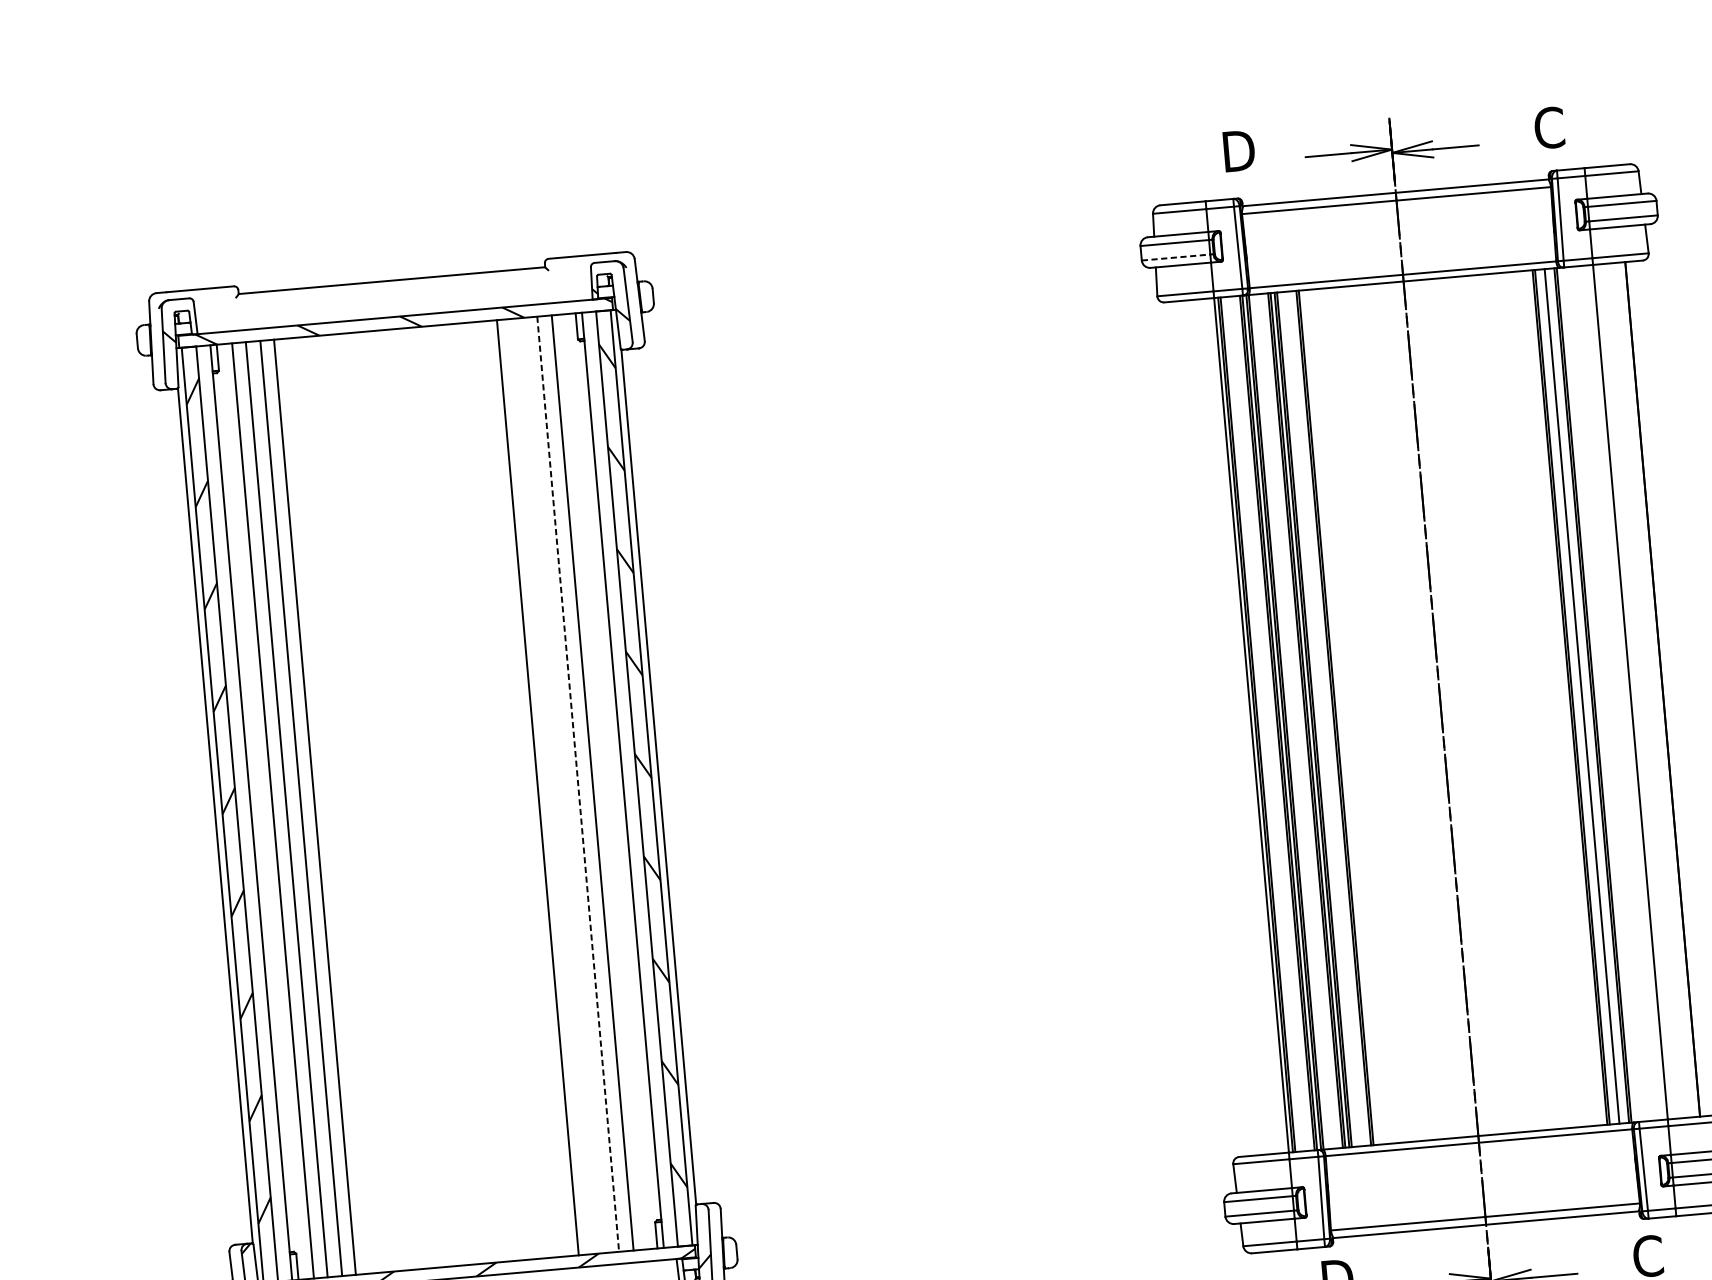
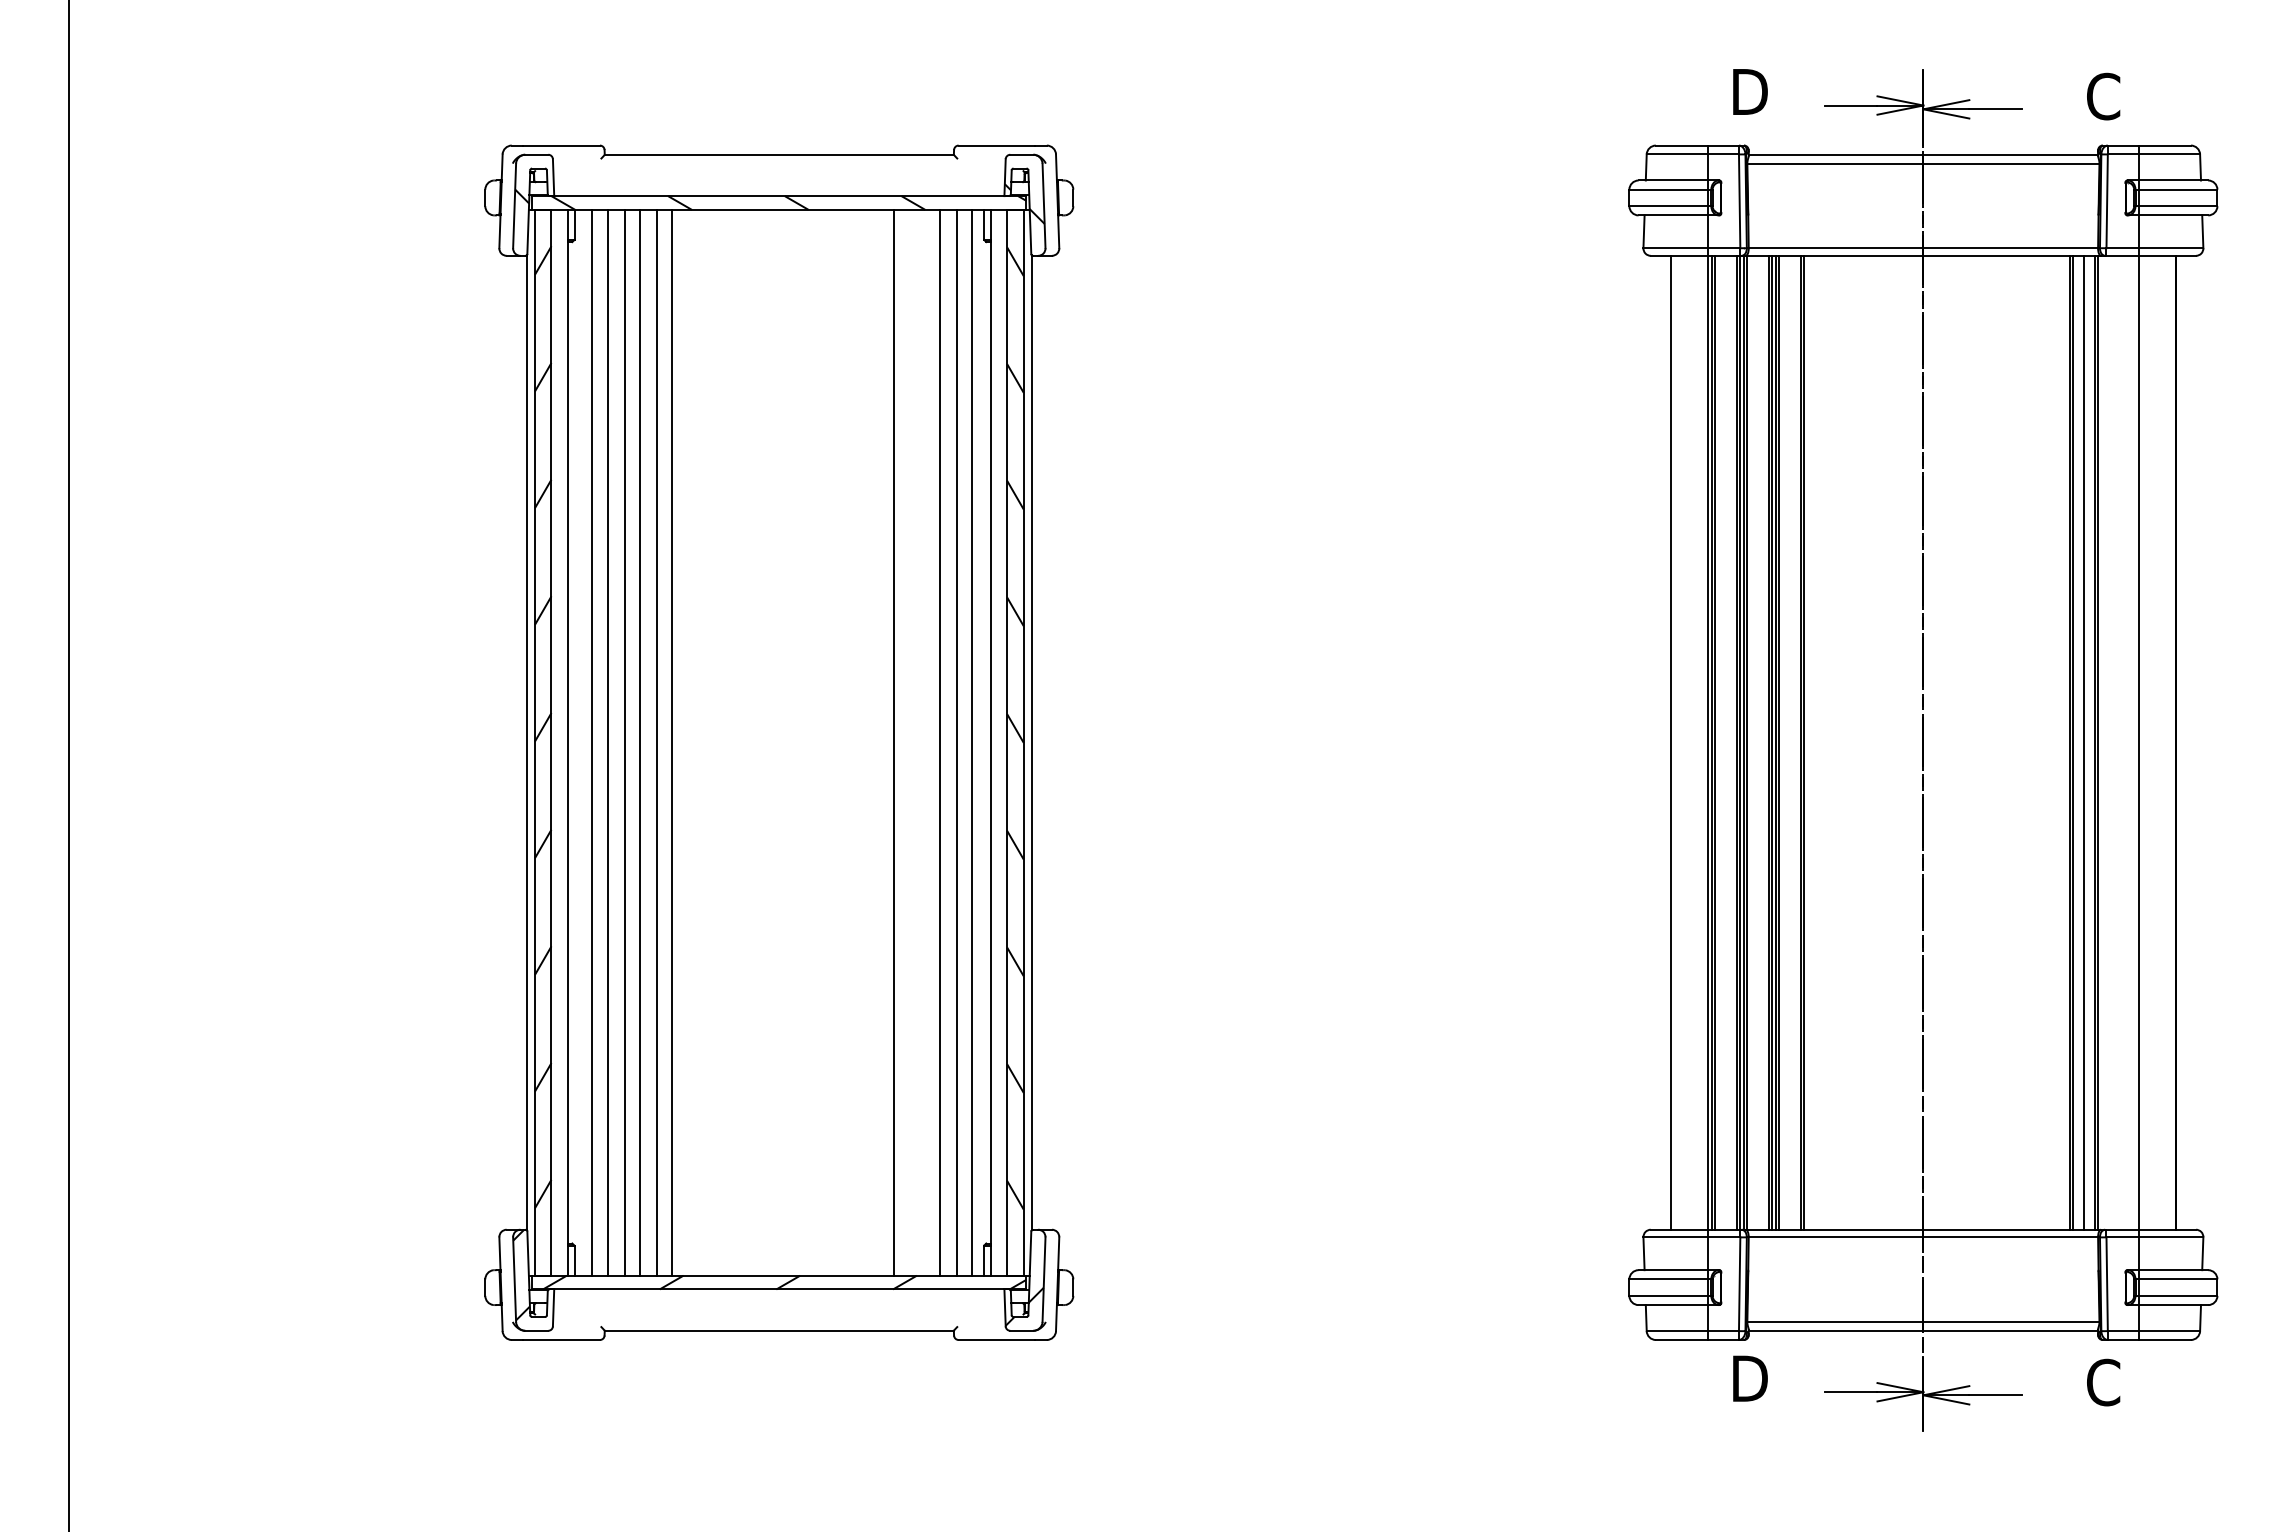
line: (1176, 257) -> (1668, 206), dashed -> solid
line: (1219, 727) -> (1670, 742), added
line: (606, 781) -> (972, 742), added
line: (578, 783) -> (940, 742), dashed -> solid
line: (343, 804) -> (672, 742), added
line: (329, 805) -> (656, 742), added

